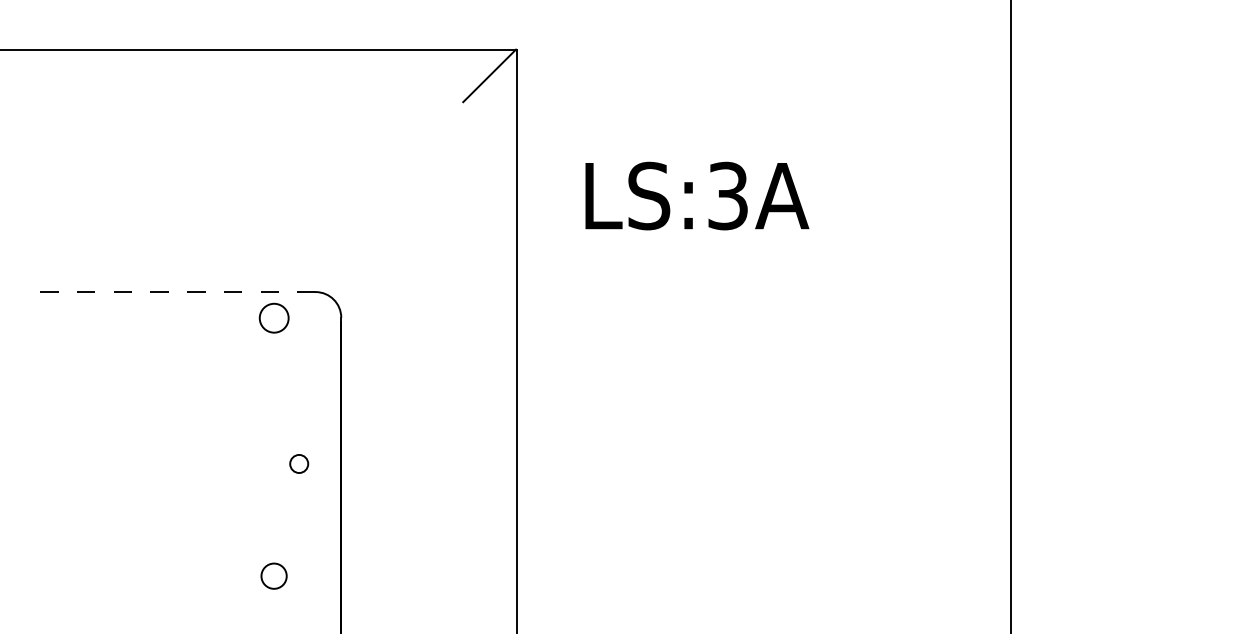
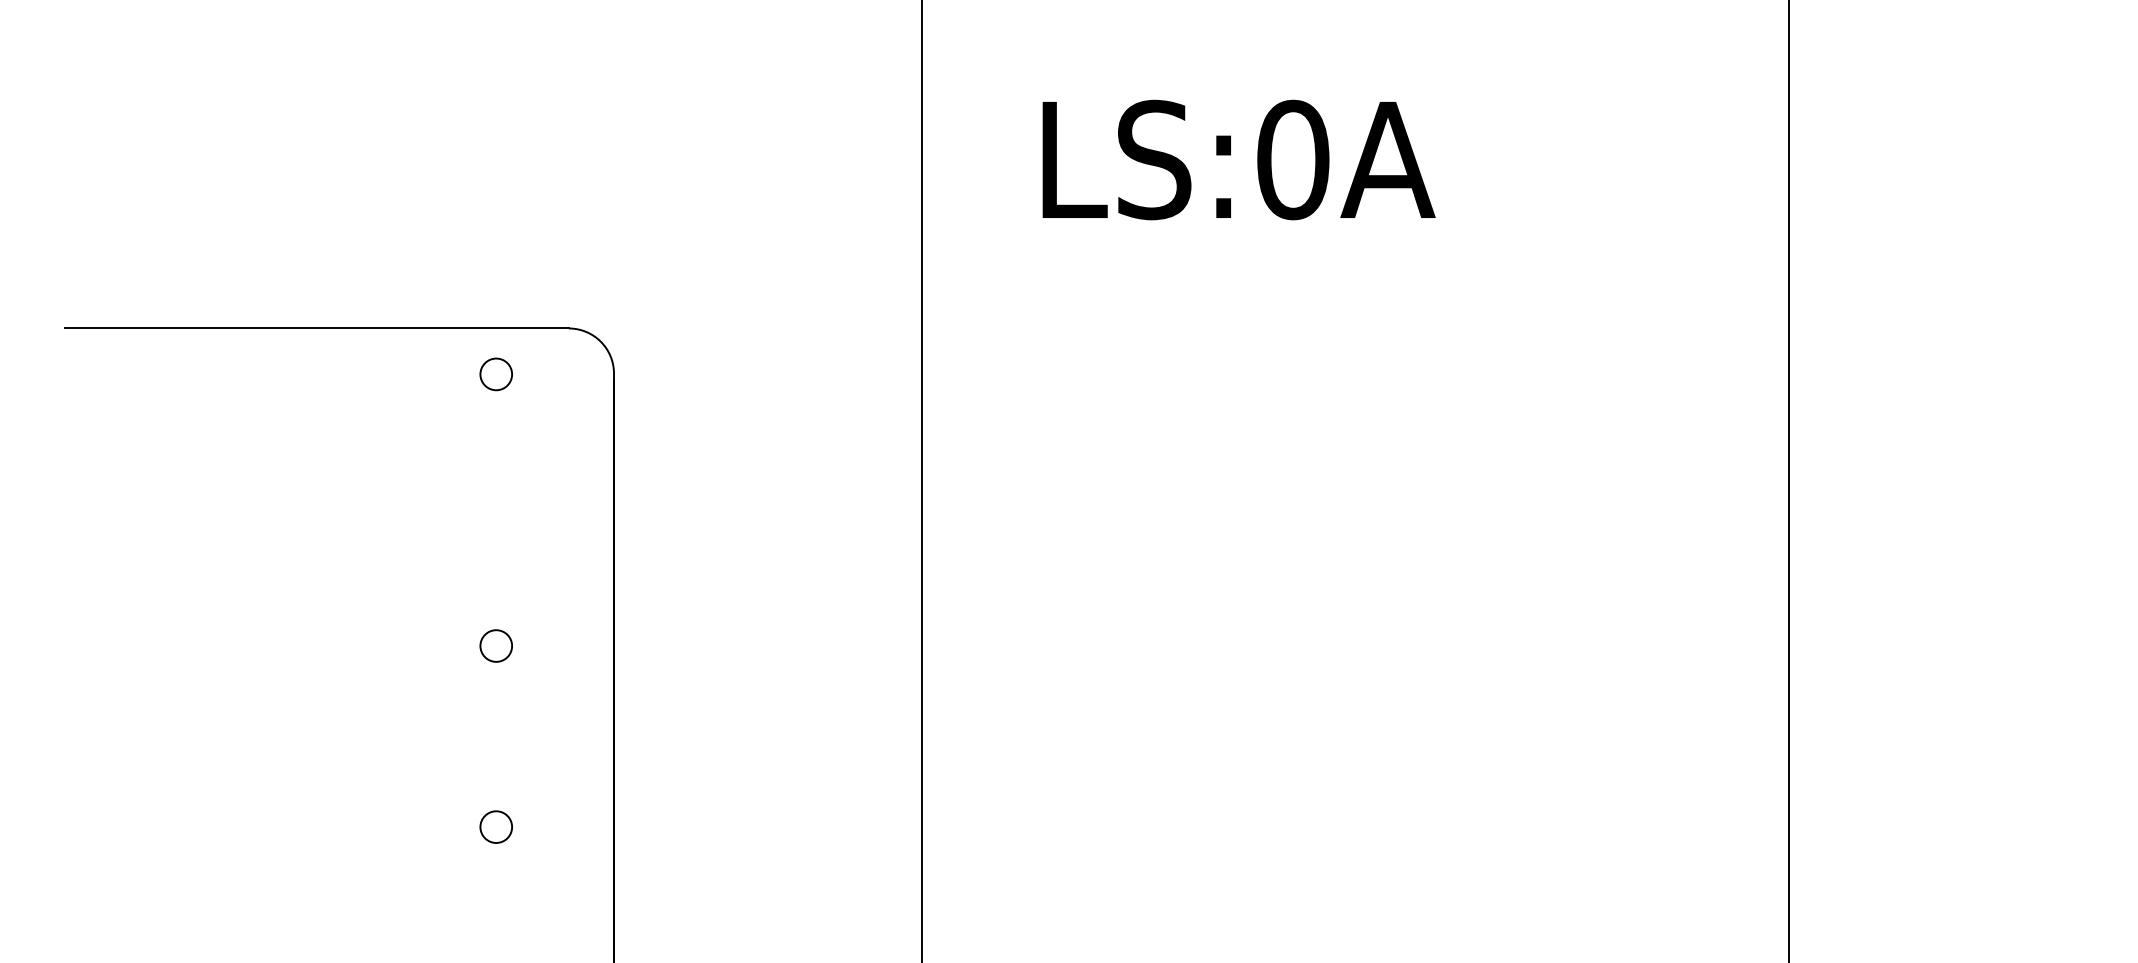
text: (727, 195) -> (1291, 158), LS:3A -> LS:0A
line: (172, 292) -> (317, 329), dashed -> solid
circle: (274, 318) -> (496, 374), size x0.62
circle: (299, 463) -> (496, 645), moved
circle: (274, 575) -> (496, 825), size x0.71

